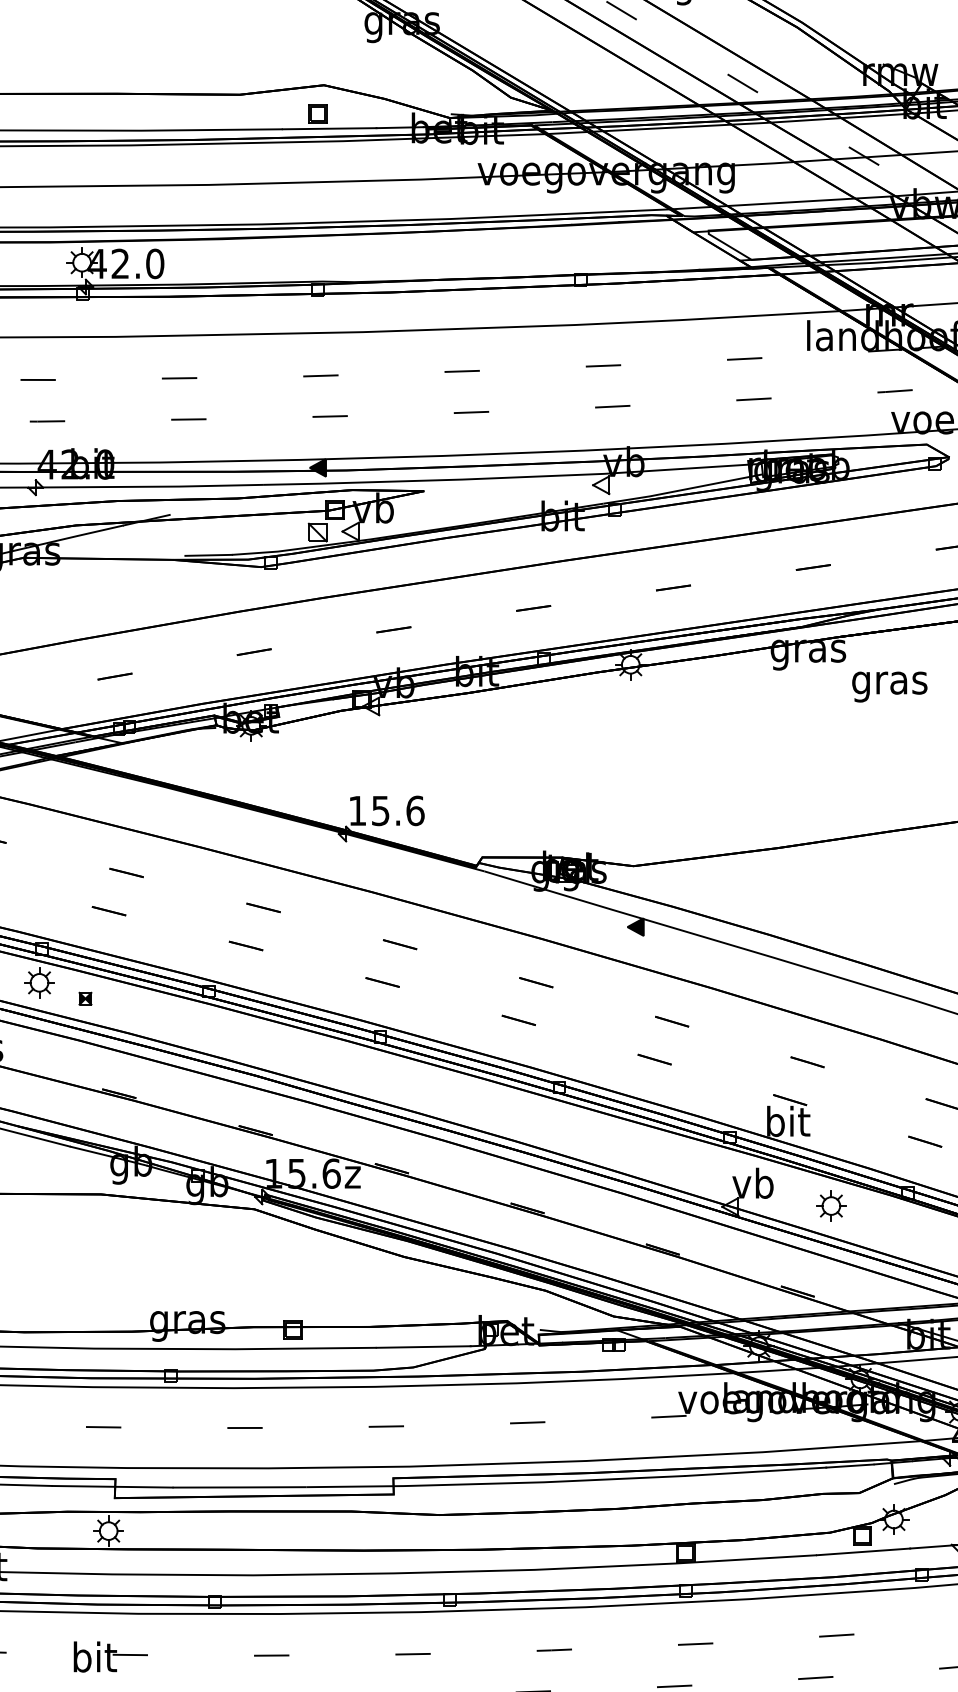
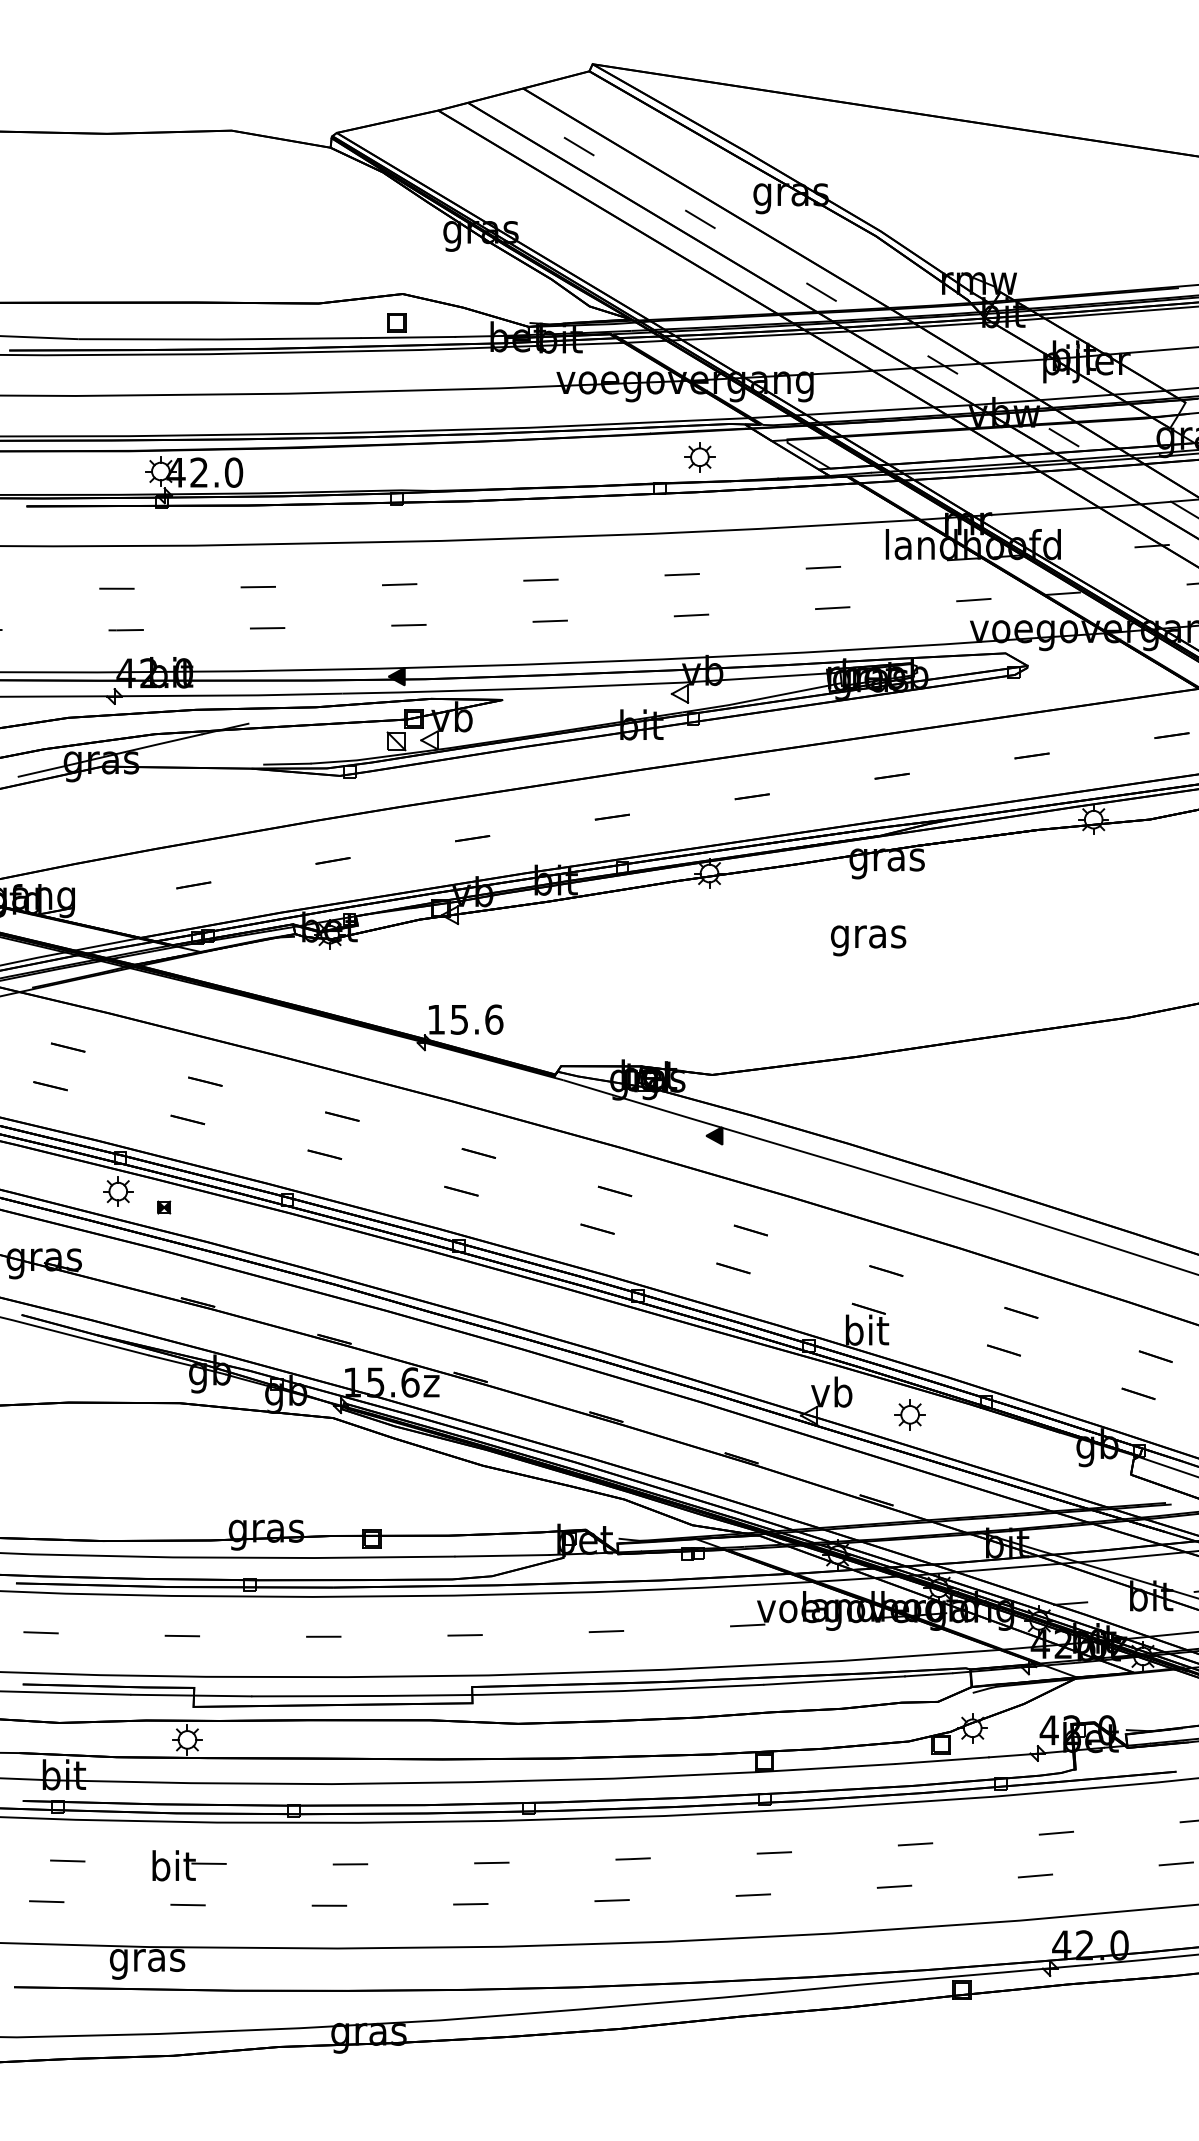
part: (620, 248) -> (699, 457), added
text: (889, 686) -> (868, 940), moved

